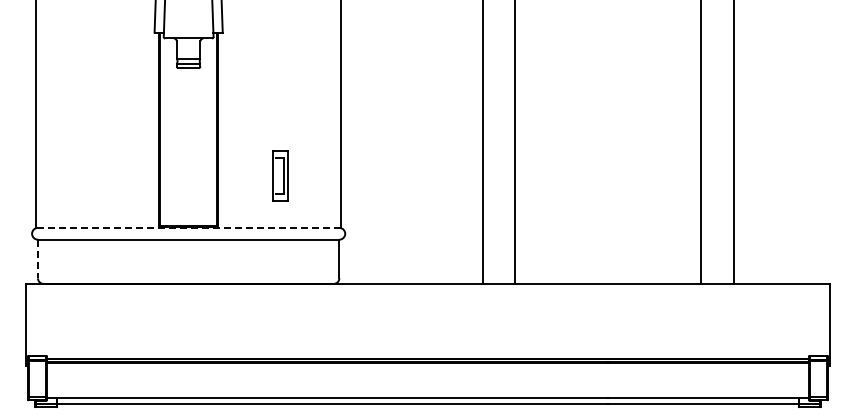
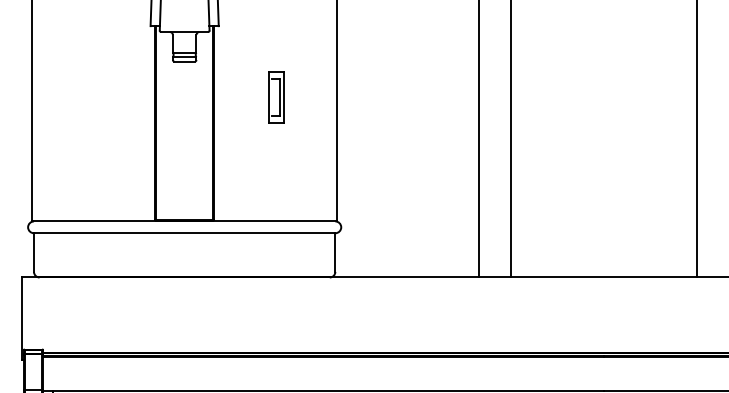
part: (280, 175) -> (276, 97), moved
line: (188, 227) -> (184, 221), dashed -> solid
line: (37, 259) -> (33, 253), dashed -> solid

